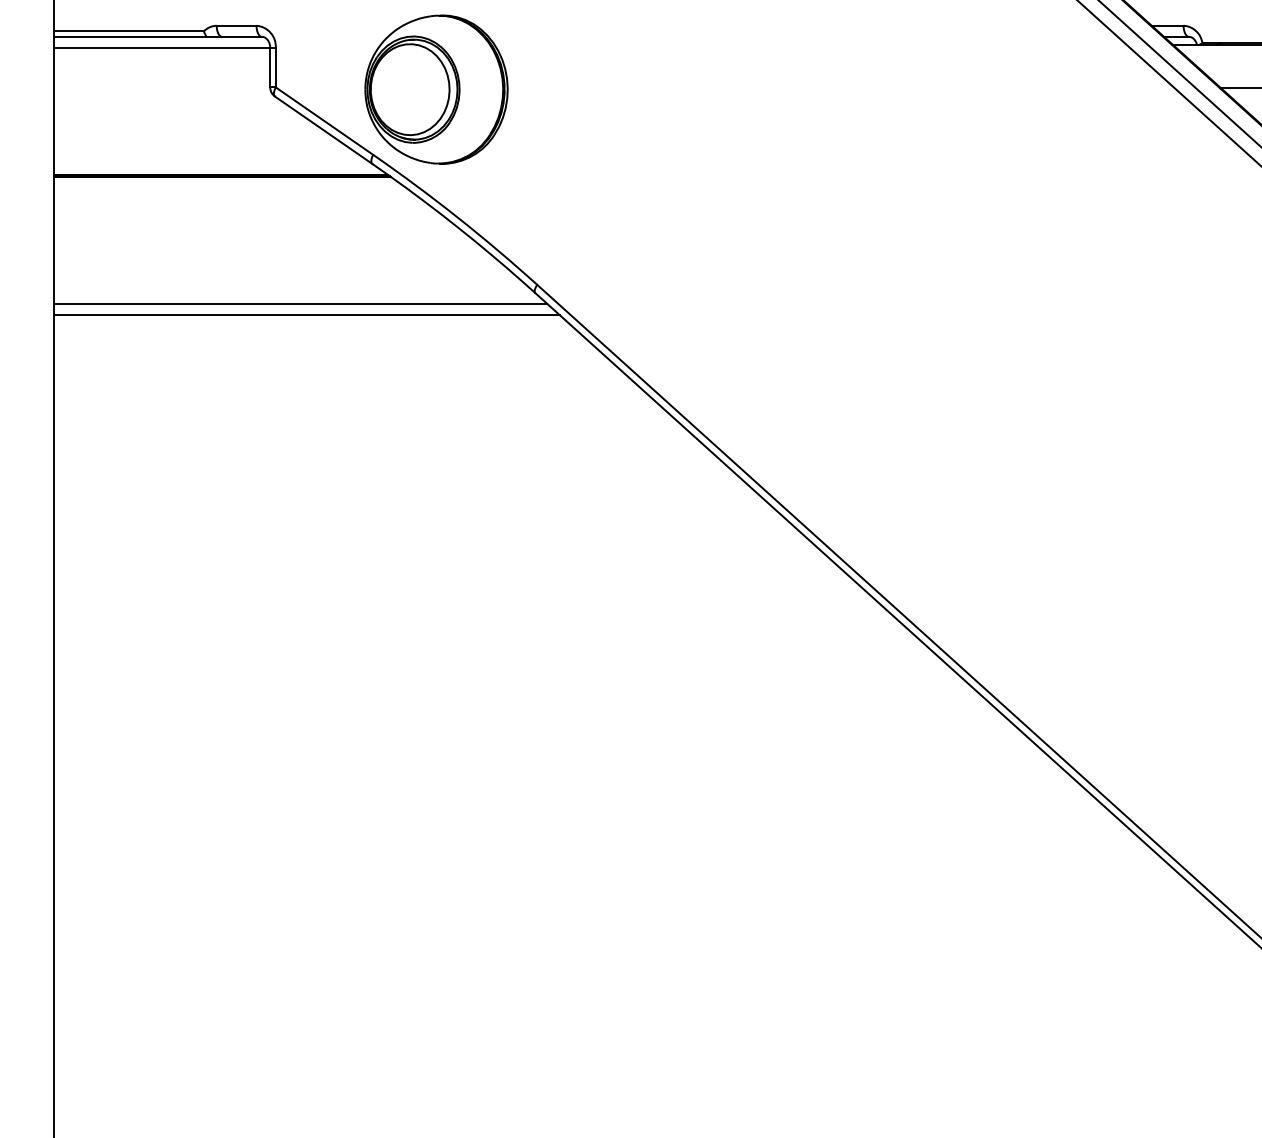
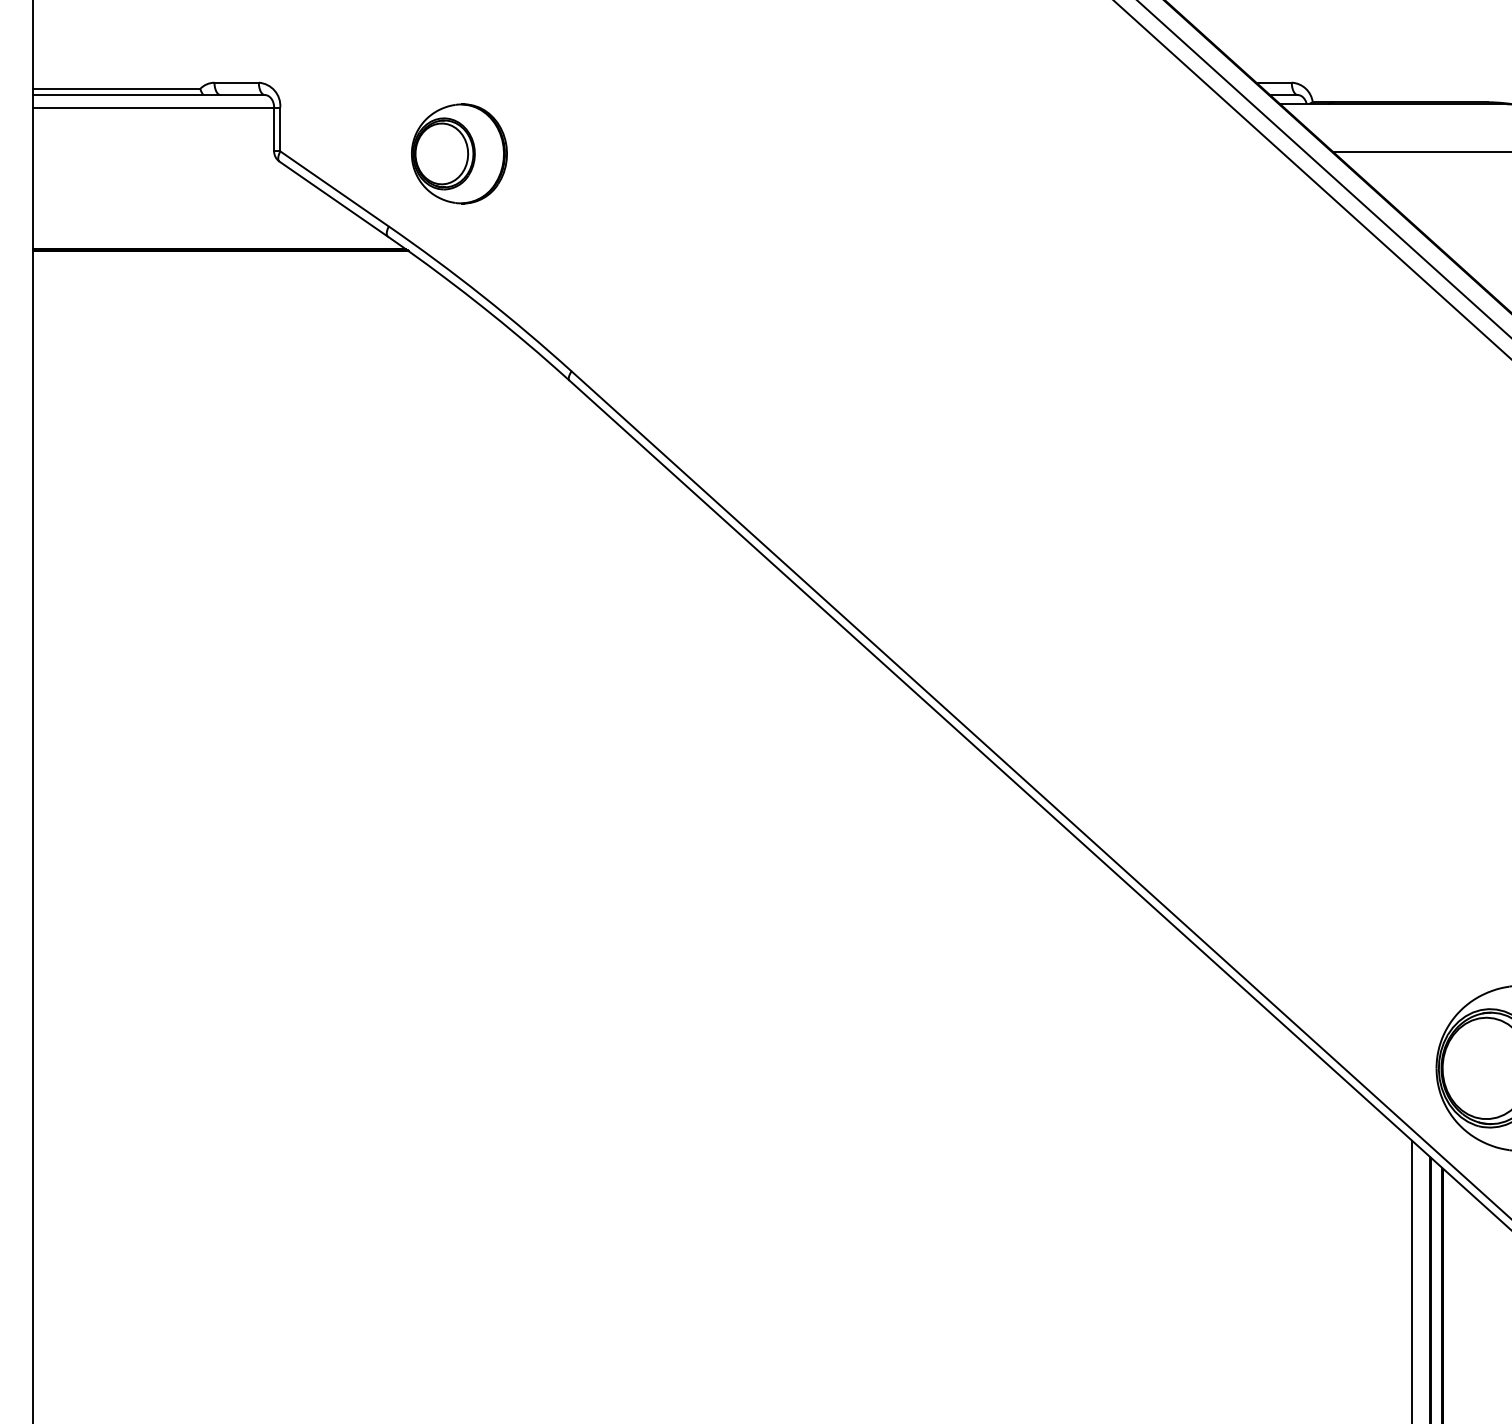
part: (436, 89) -> (459, 153), size x0.6
line: (300, 303) -> (307, 392), removed
line: (306, 314) -> (314, 404), removed

